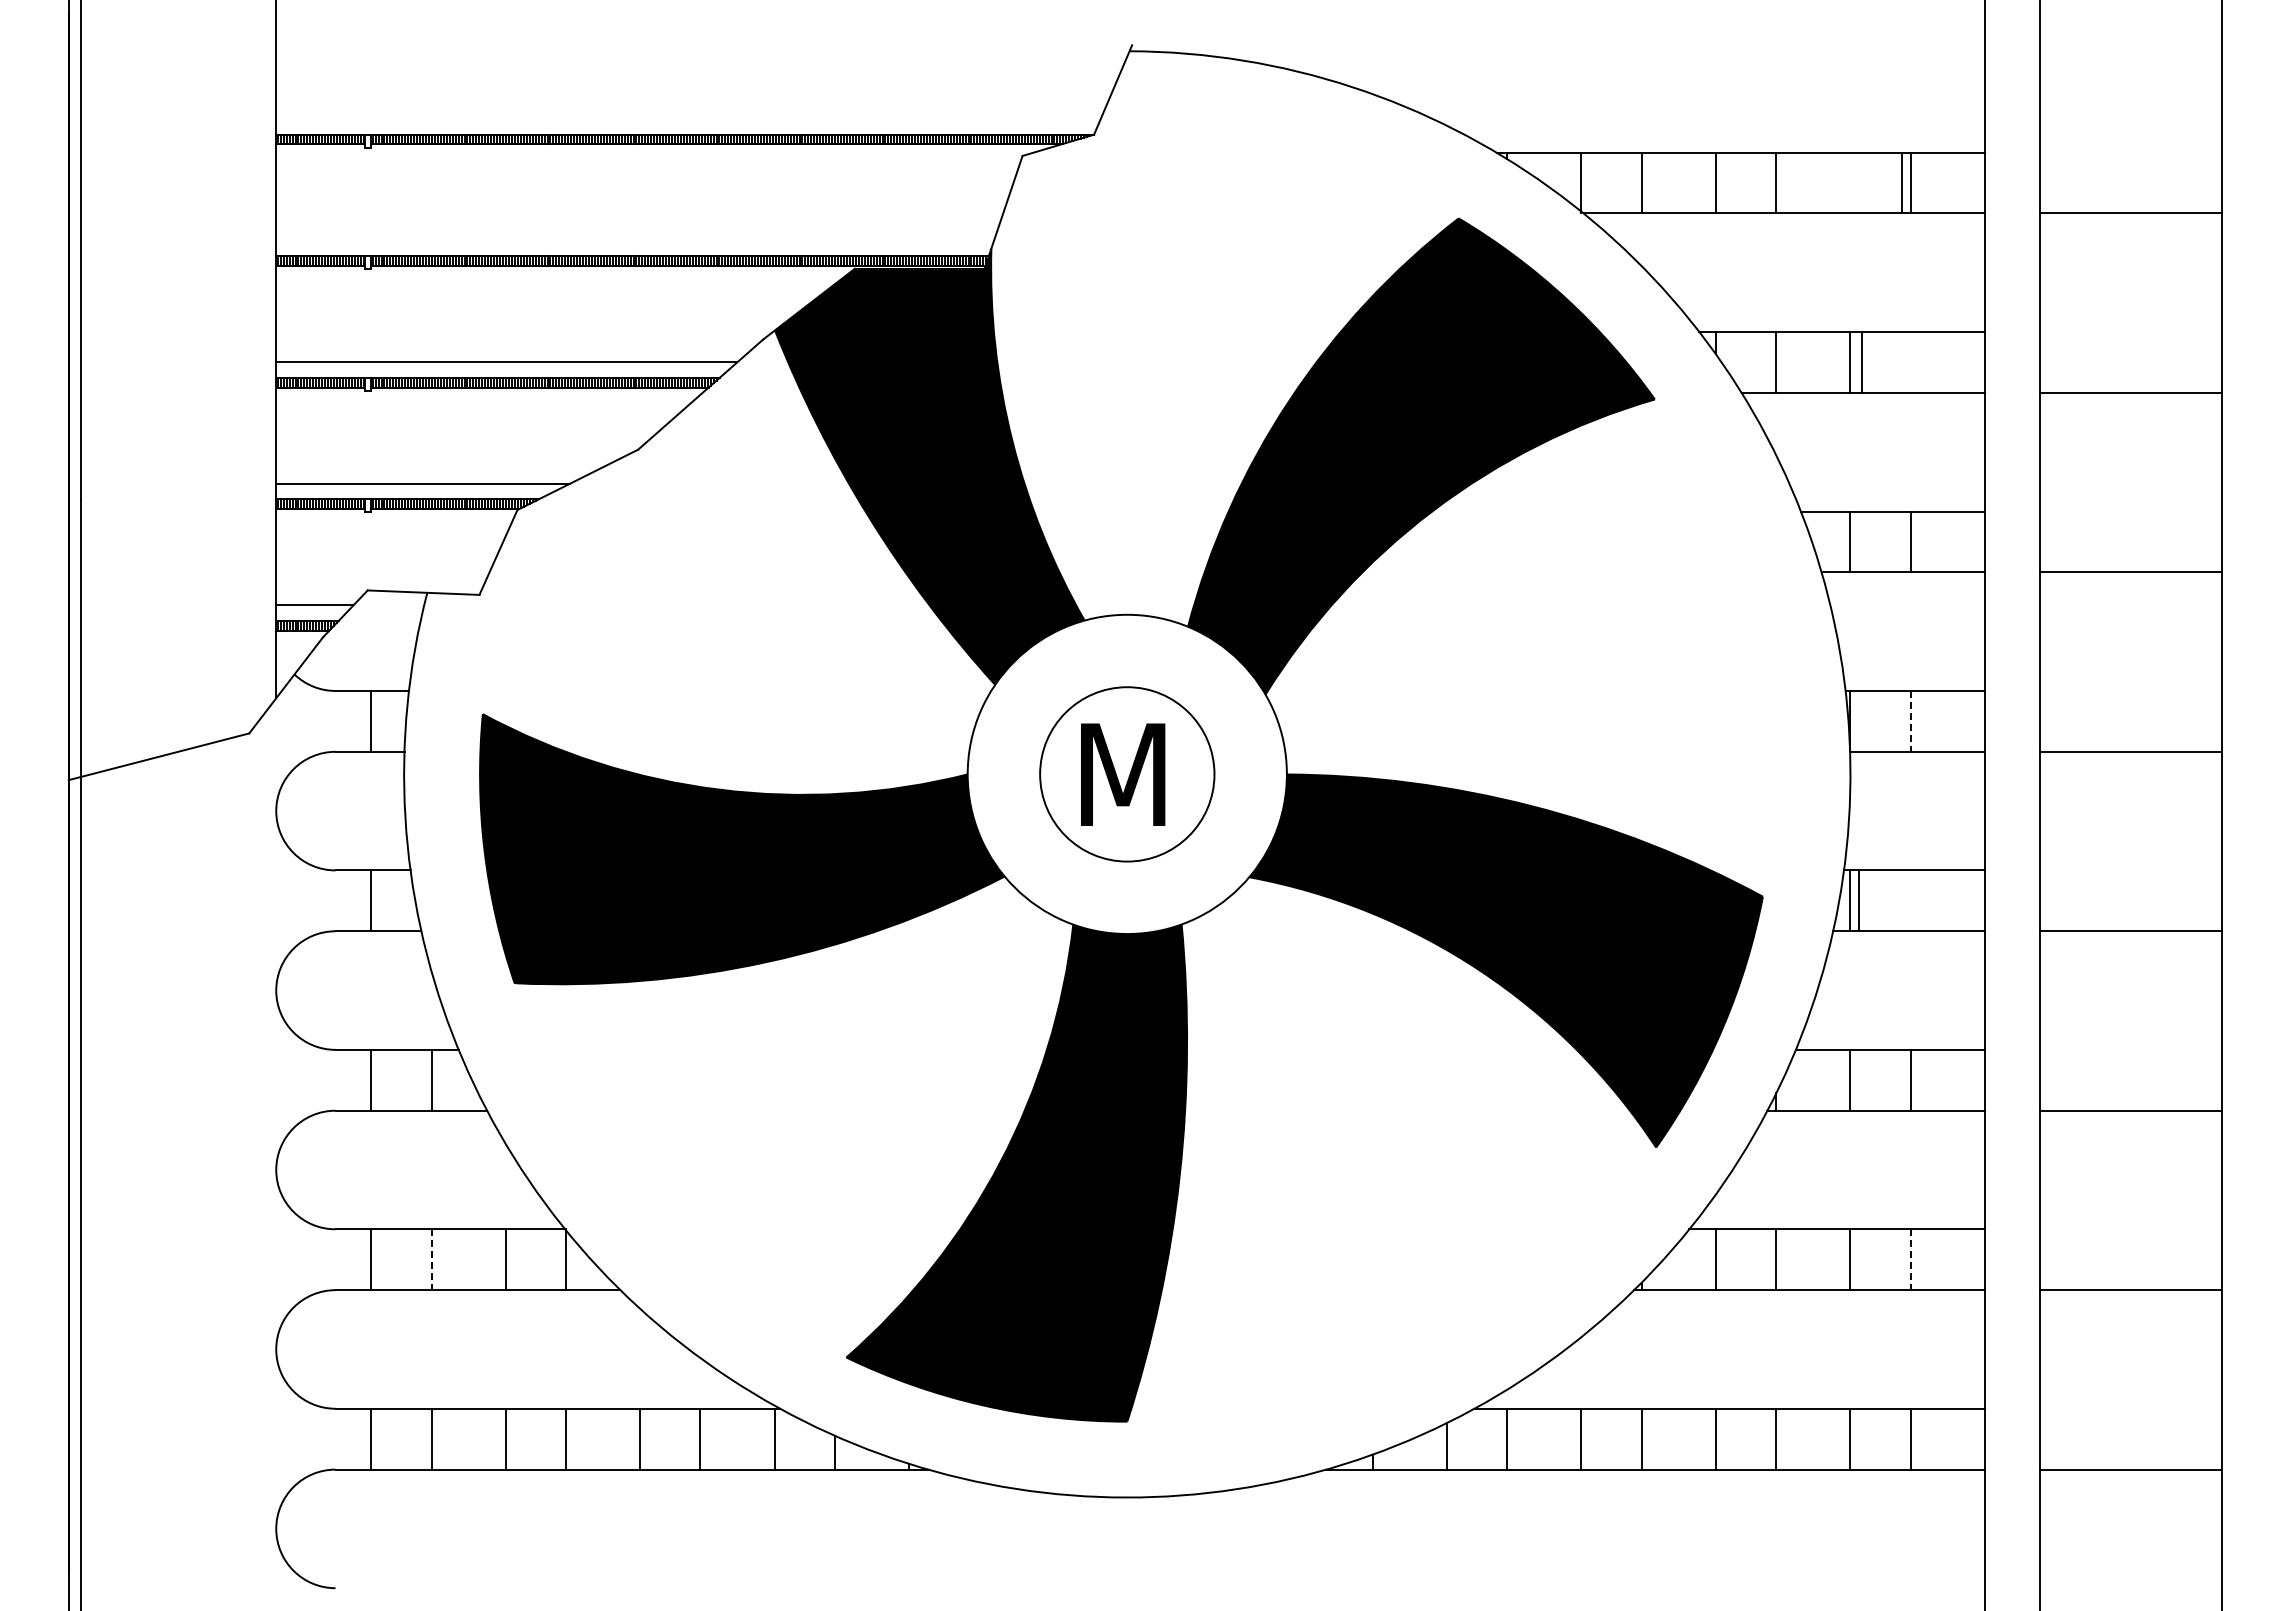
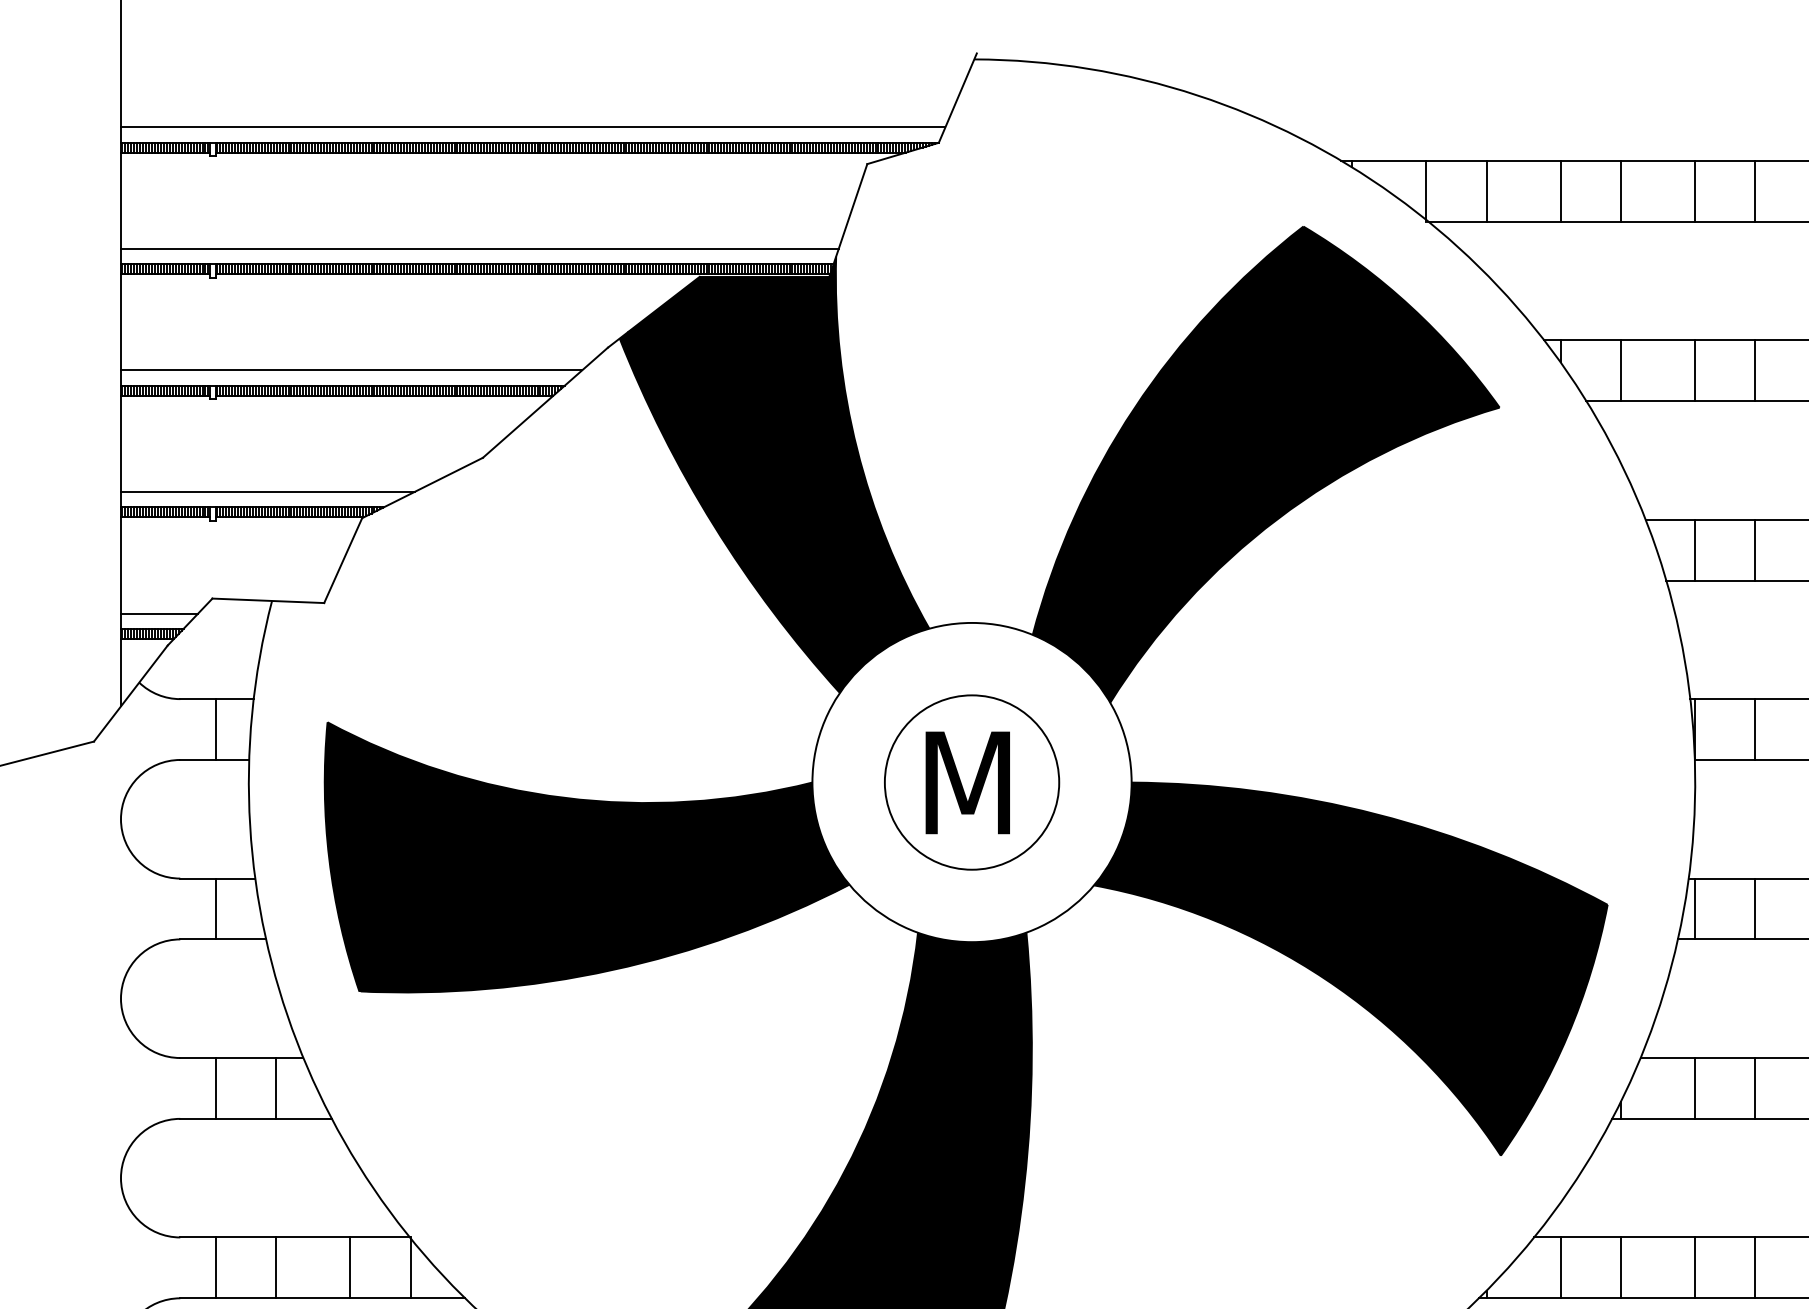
line: (688, 119) -> (533, 127), added
line: (1902, 182) -> (1695, 190), moved
line: (635, 240) -> (480, 248), added
line: (1861, 362) -> (1755, 370), moved
line: (1910, 721) -> (1755, 729), dashed -> solid
line: (1858, 900) -> (1755, 908), moved
line: (431, 1260) -> (276, 1268), dashed -> solid
line: (1910, 1260) -> (1755, 1268), dashed -> solid

